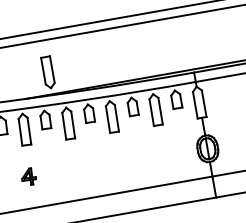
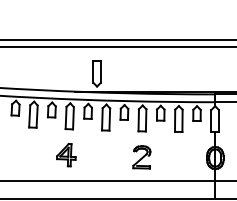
part: (119, 163) -> (141, 157), added
part: (28, 177) -> (66, 155), size x1.67

